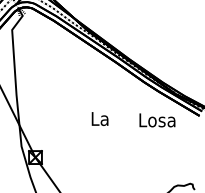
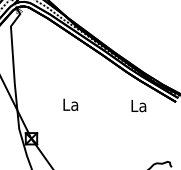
text: (99, 118) -> (70, 104), moved
text: (157, 120) -> (138, 106), Losa -> La

